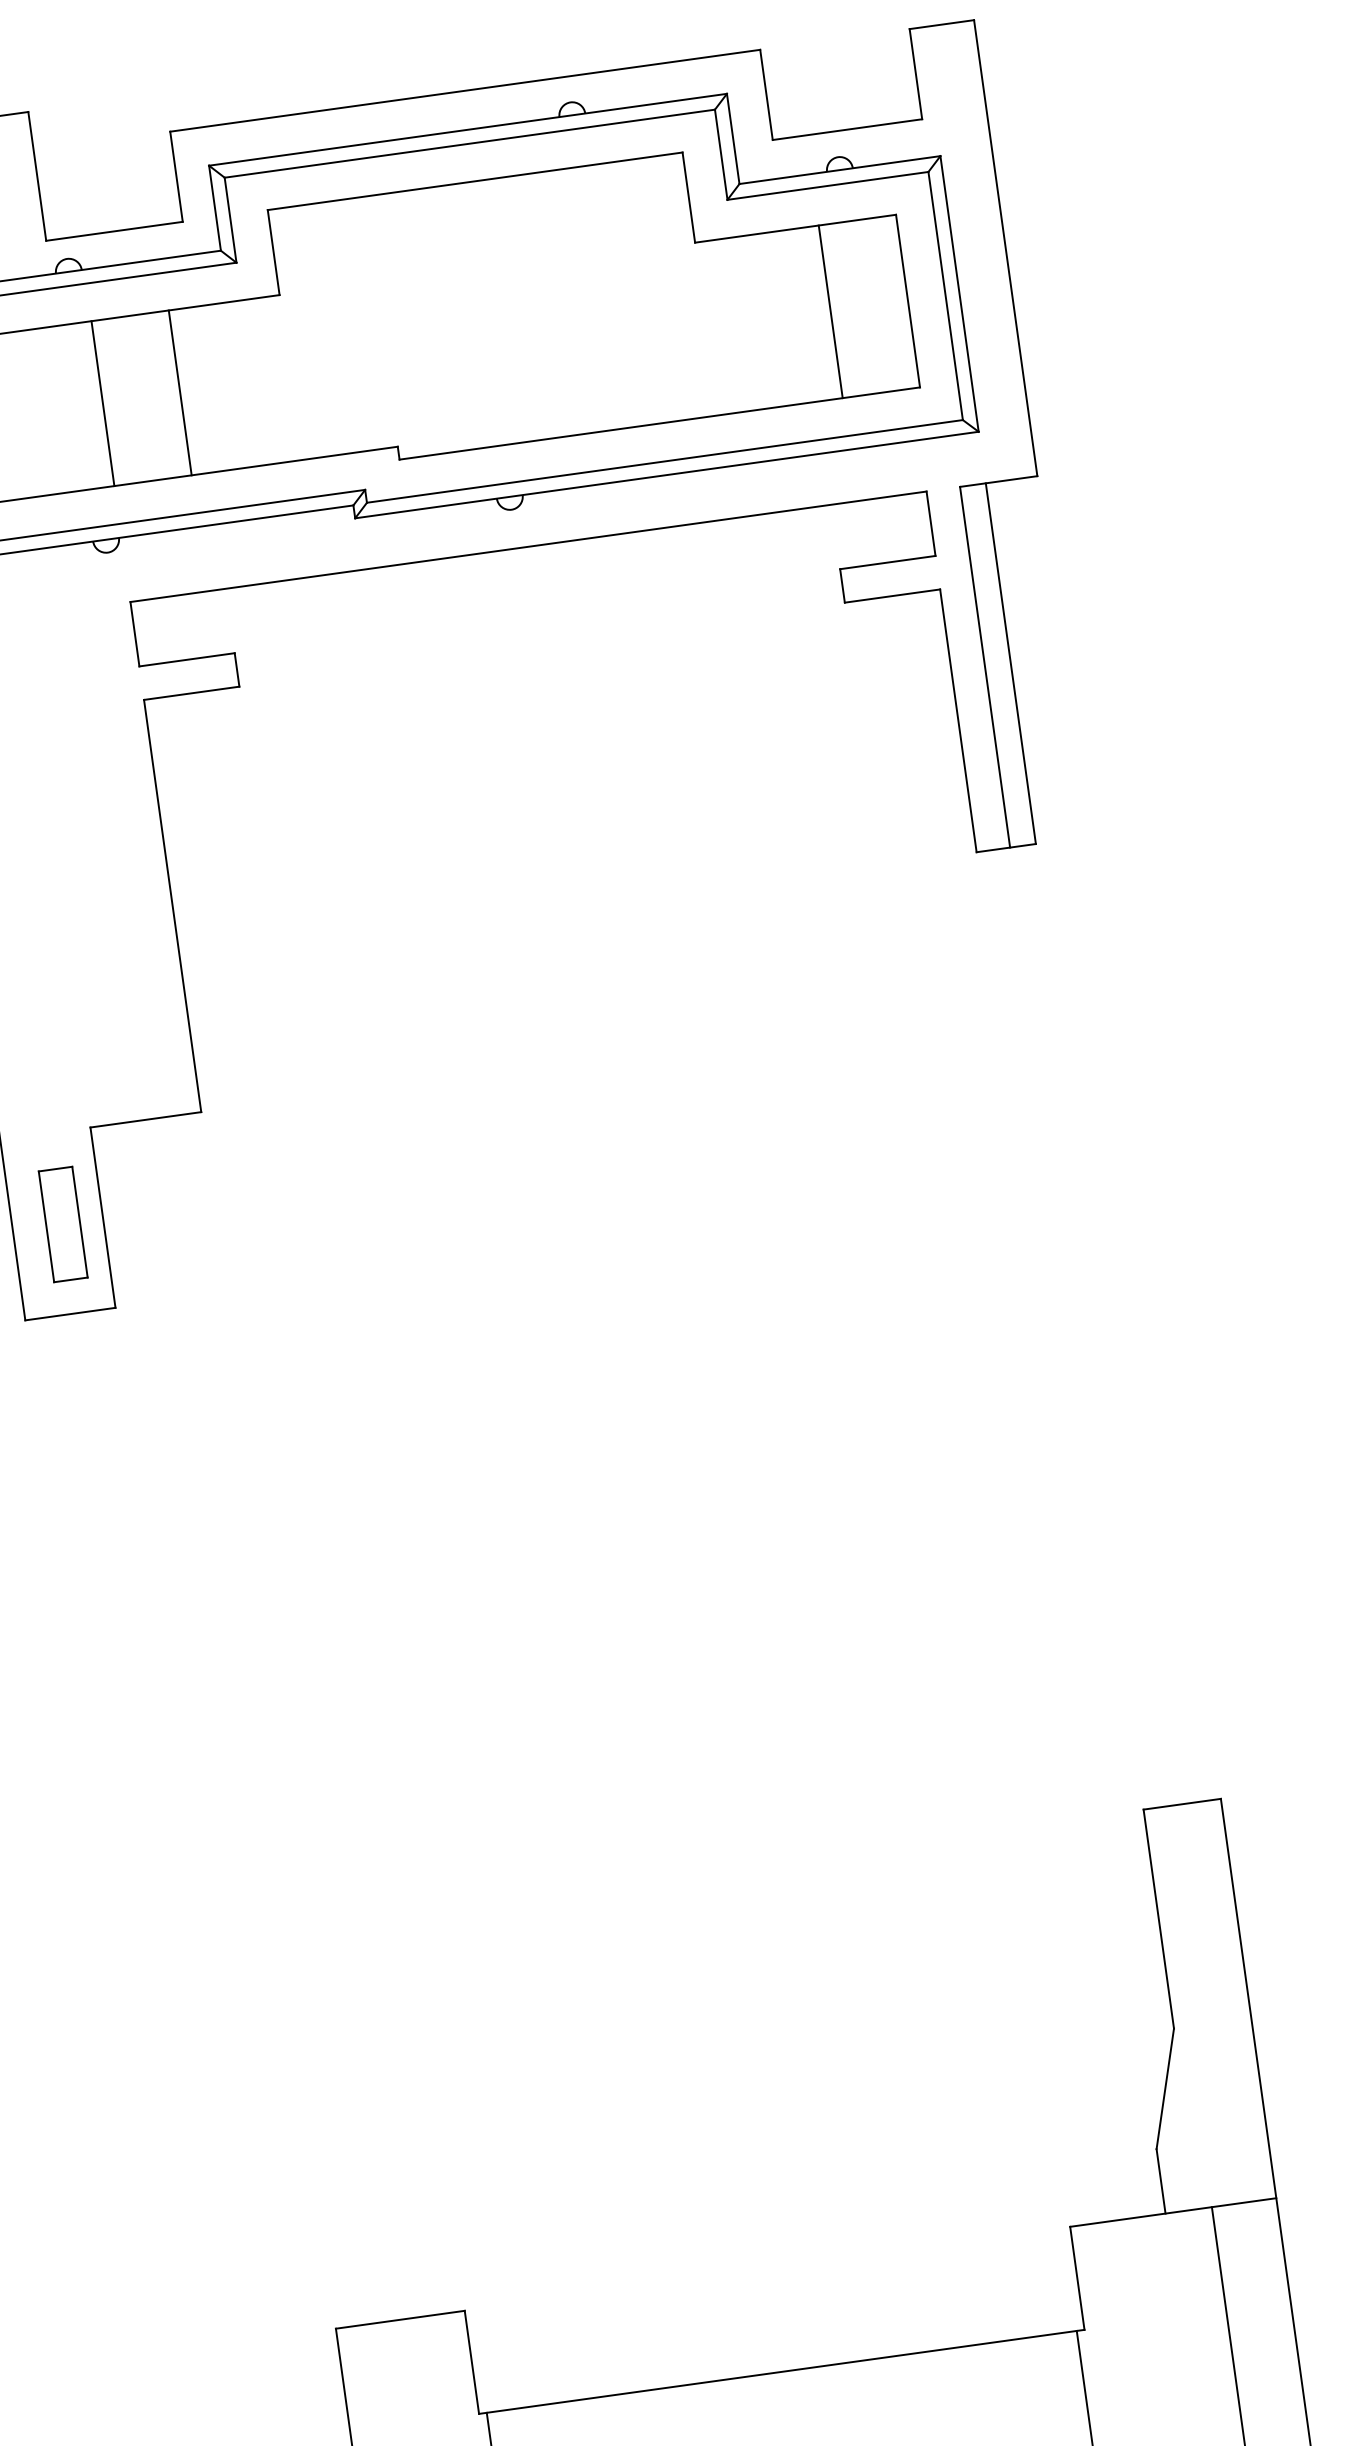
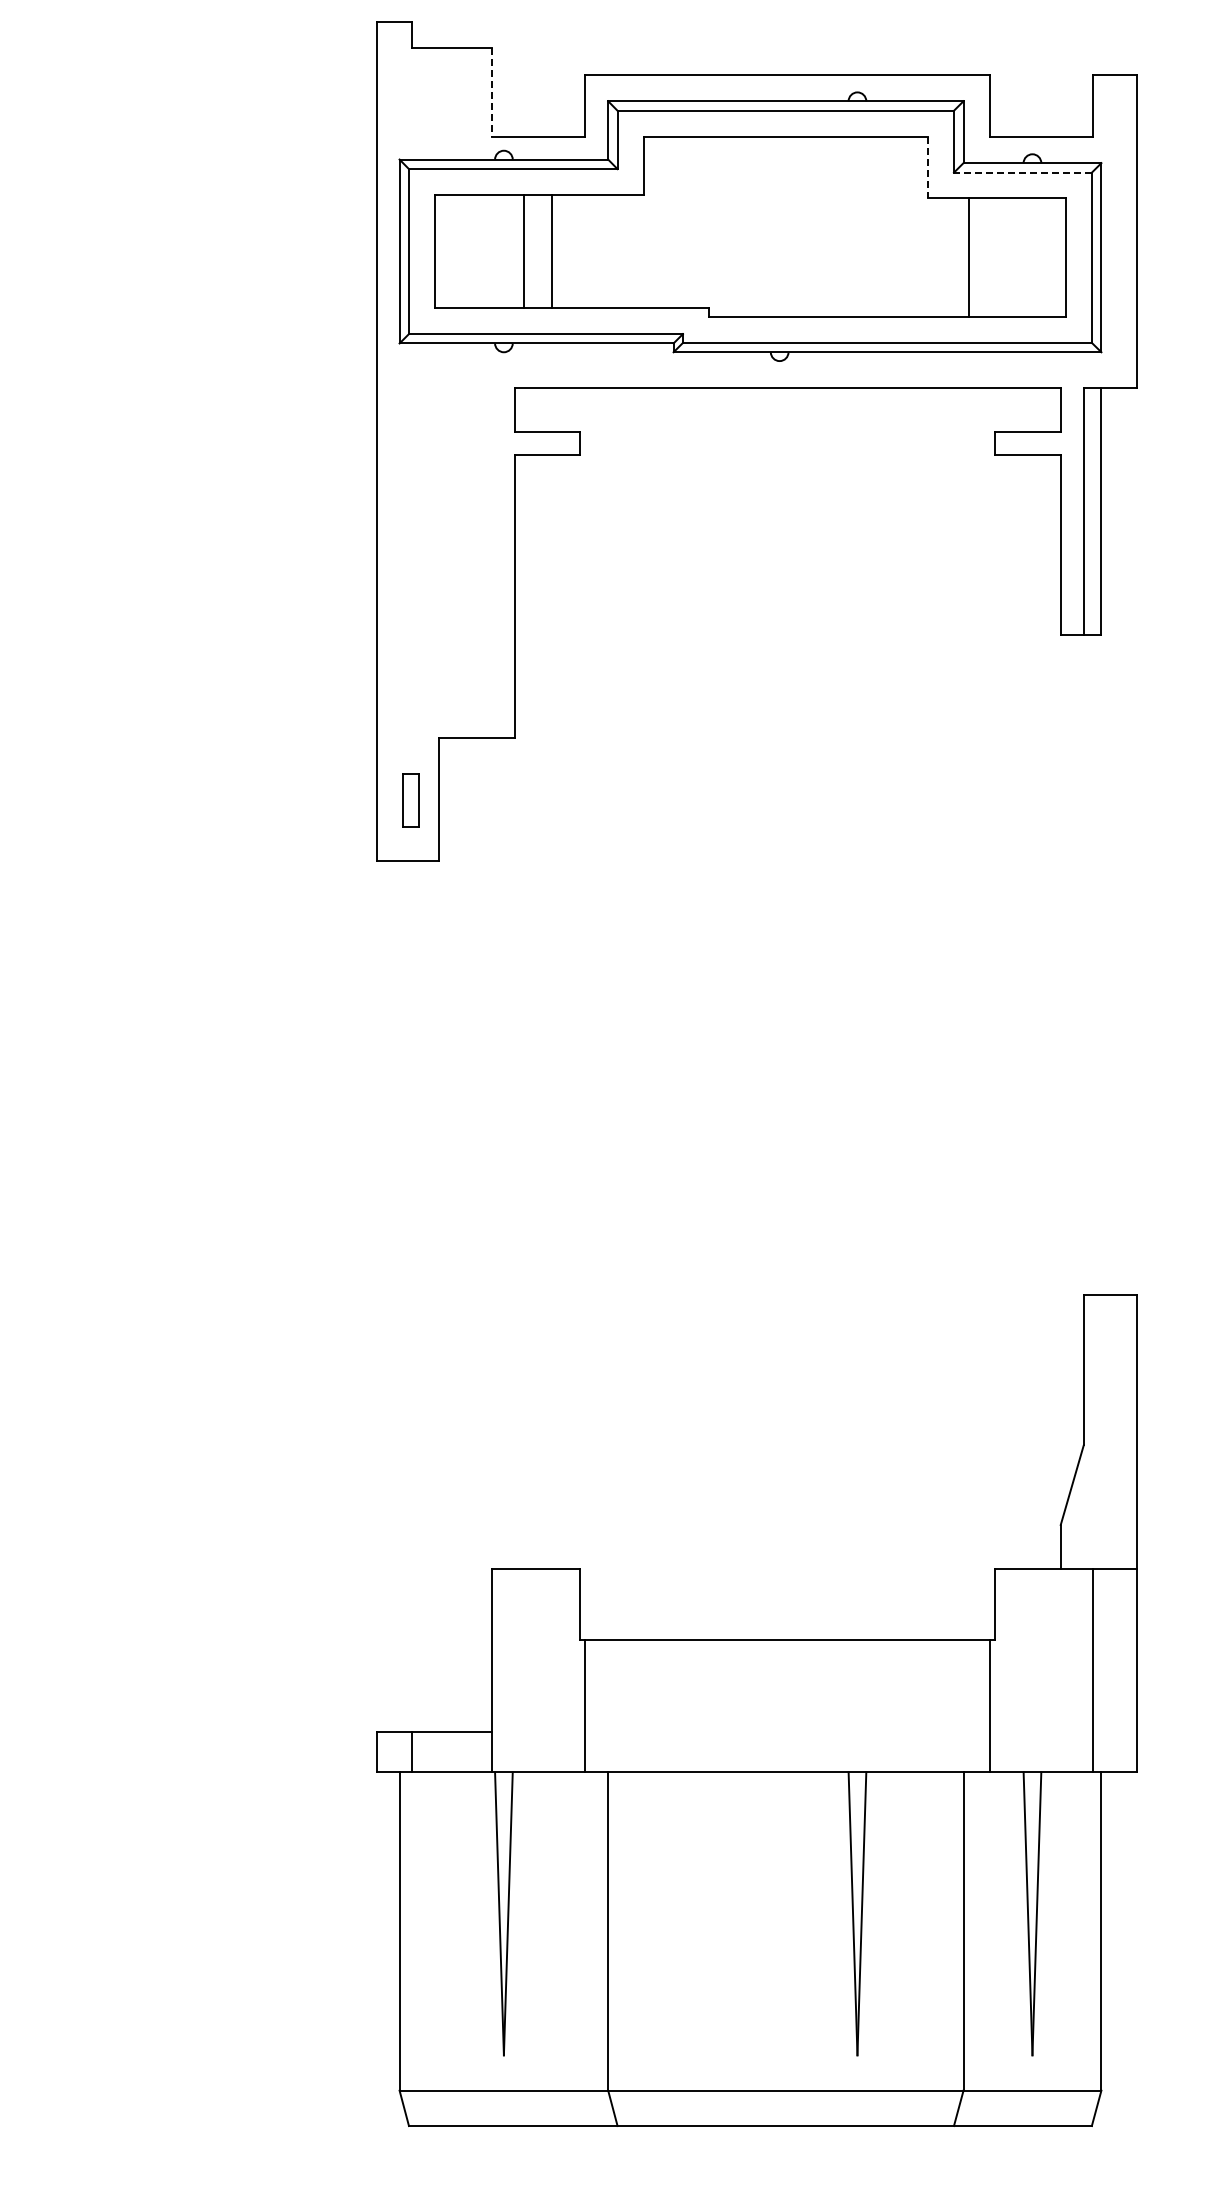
line: (37, 176) -> (491, 92), solid -> dashed
line: (827, 185) -> (1022, 172), solid -> dashed
line: (689, 197) -> (928, 167), solid -> dashed
line: (831, 311) -> (969, 257), moved
line: (180, 392) -> (523, 251), moved
line: (102, 403) -> (551, 251), moved
part: (63, 1223) -> (411, 799), size x0.7

